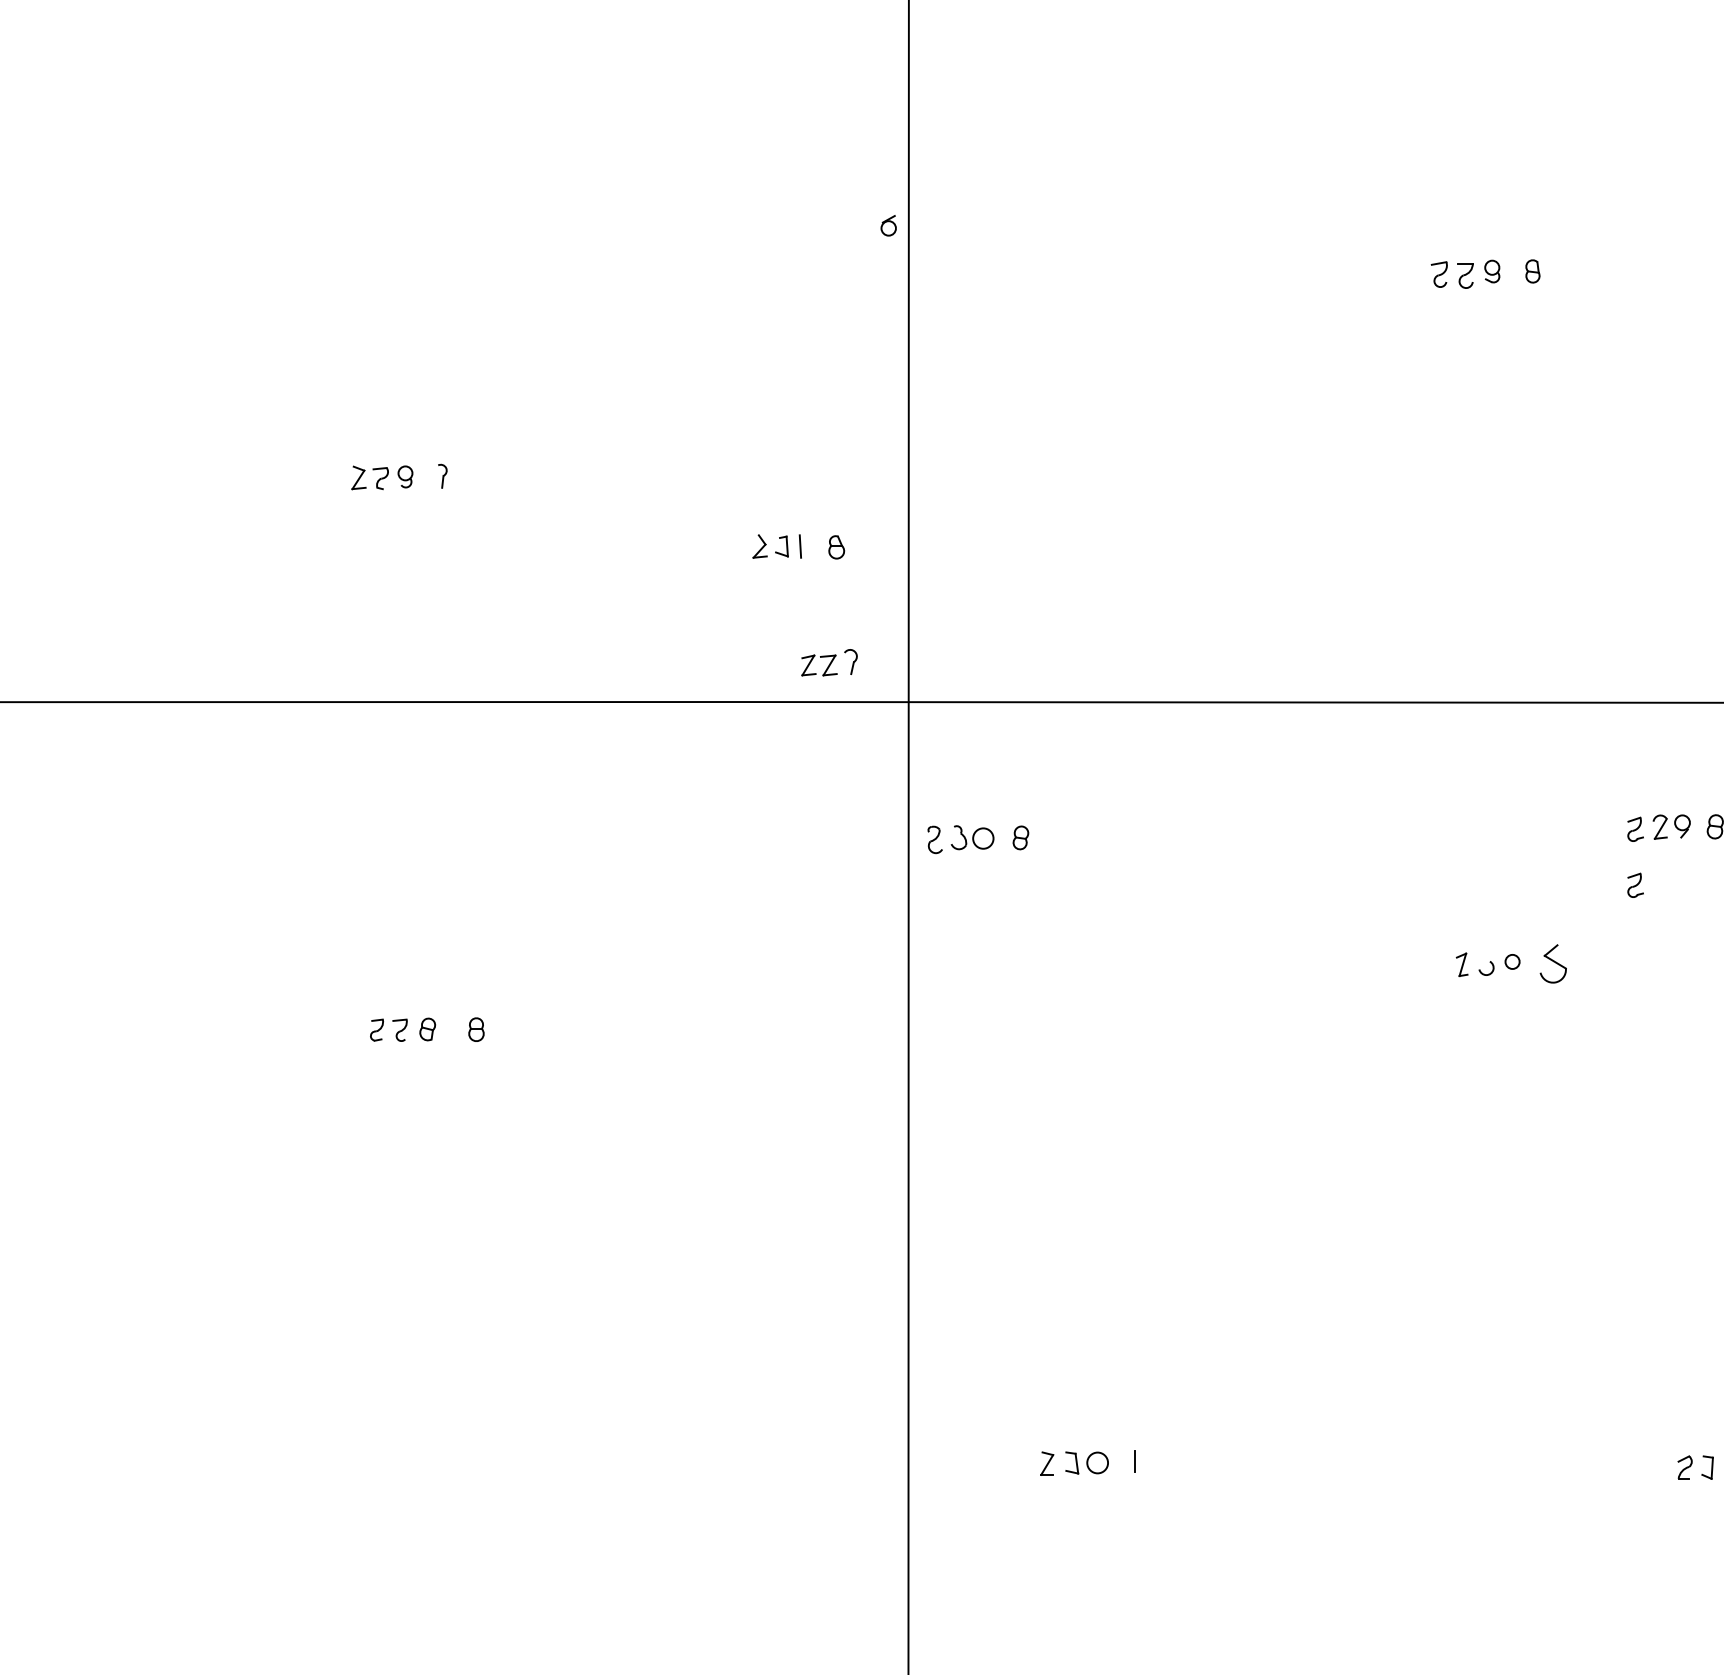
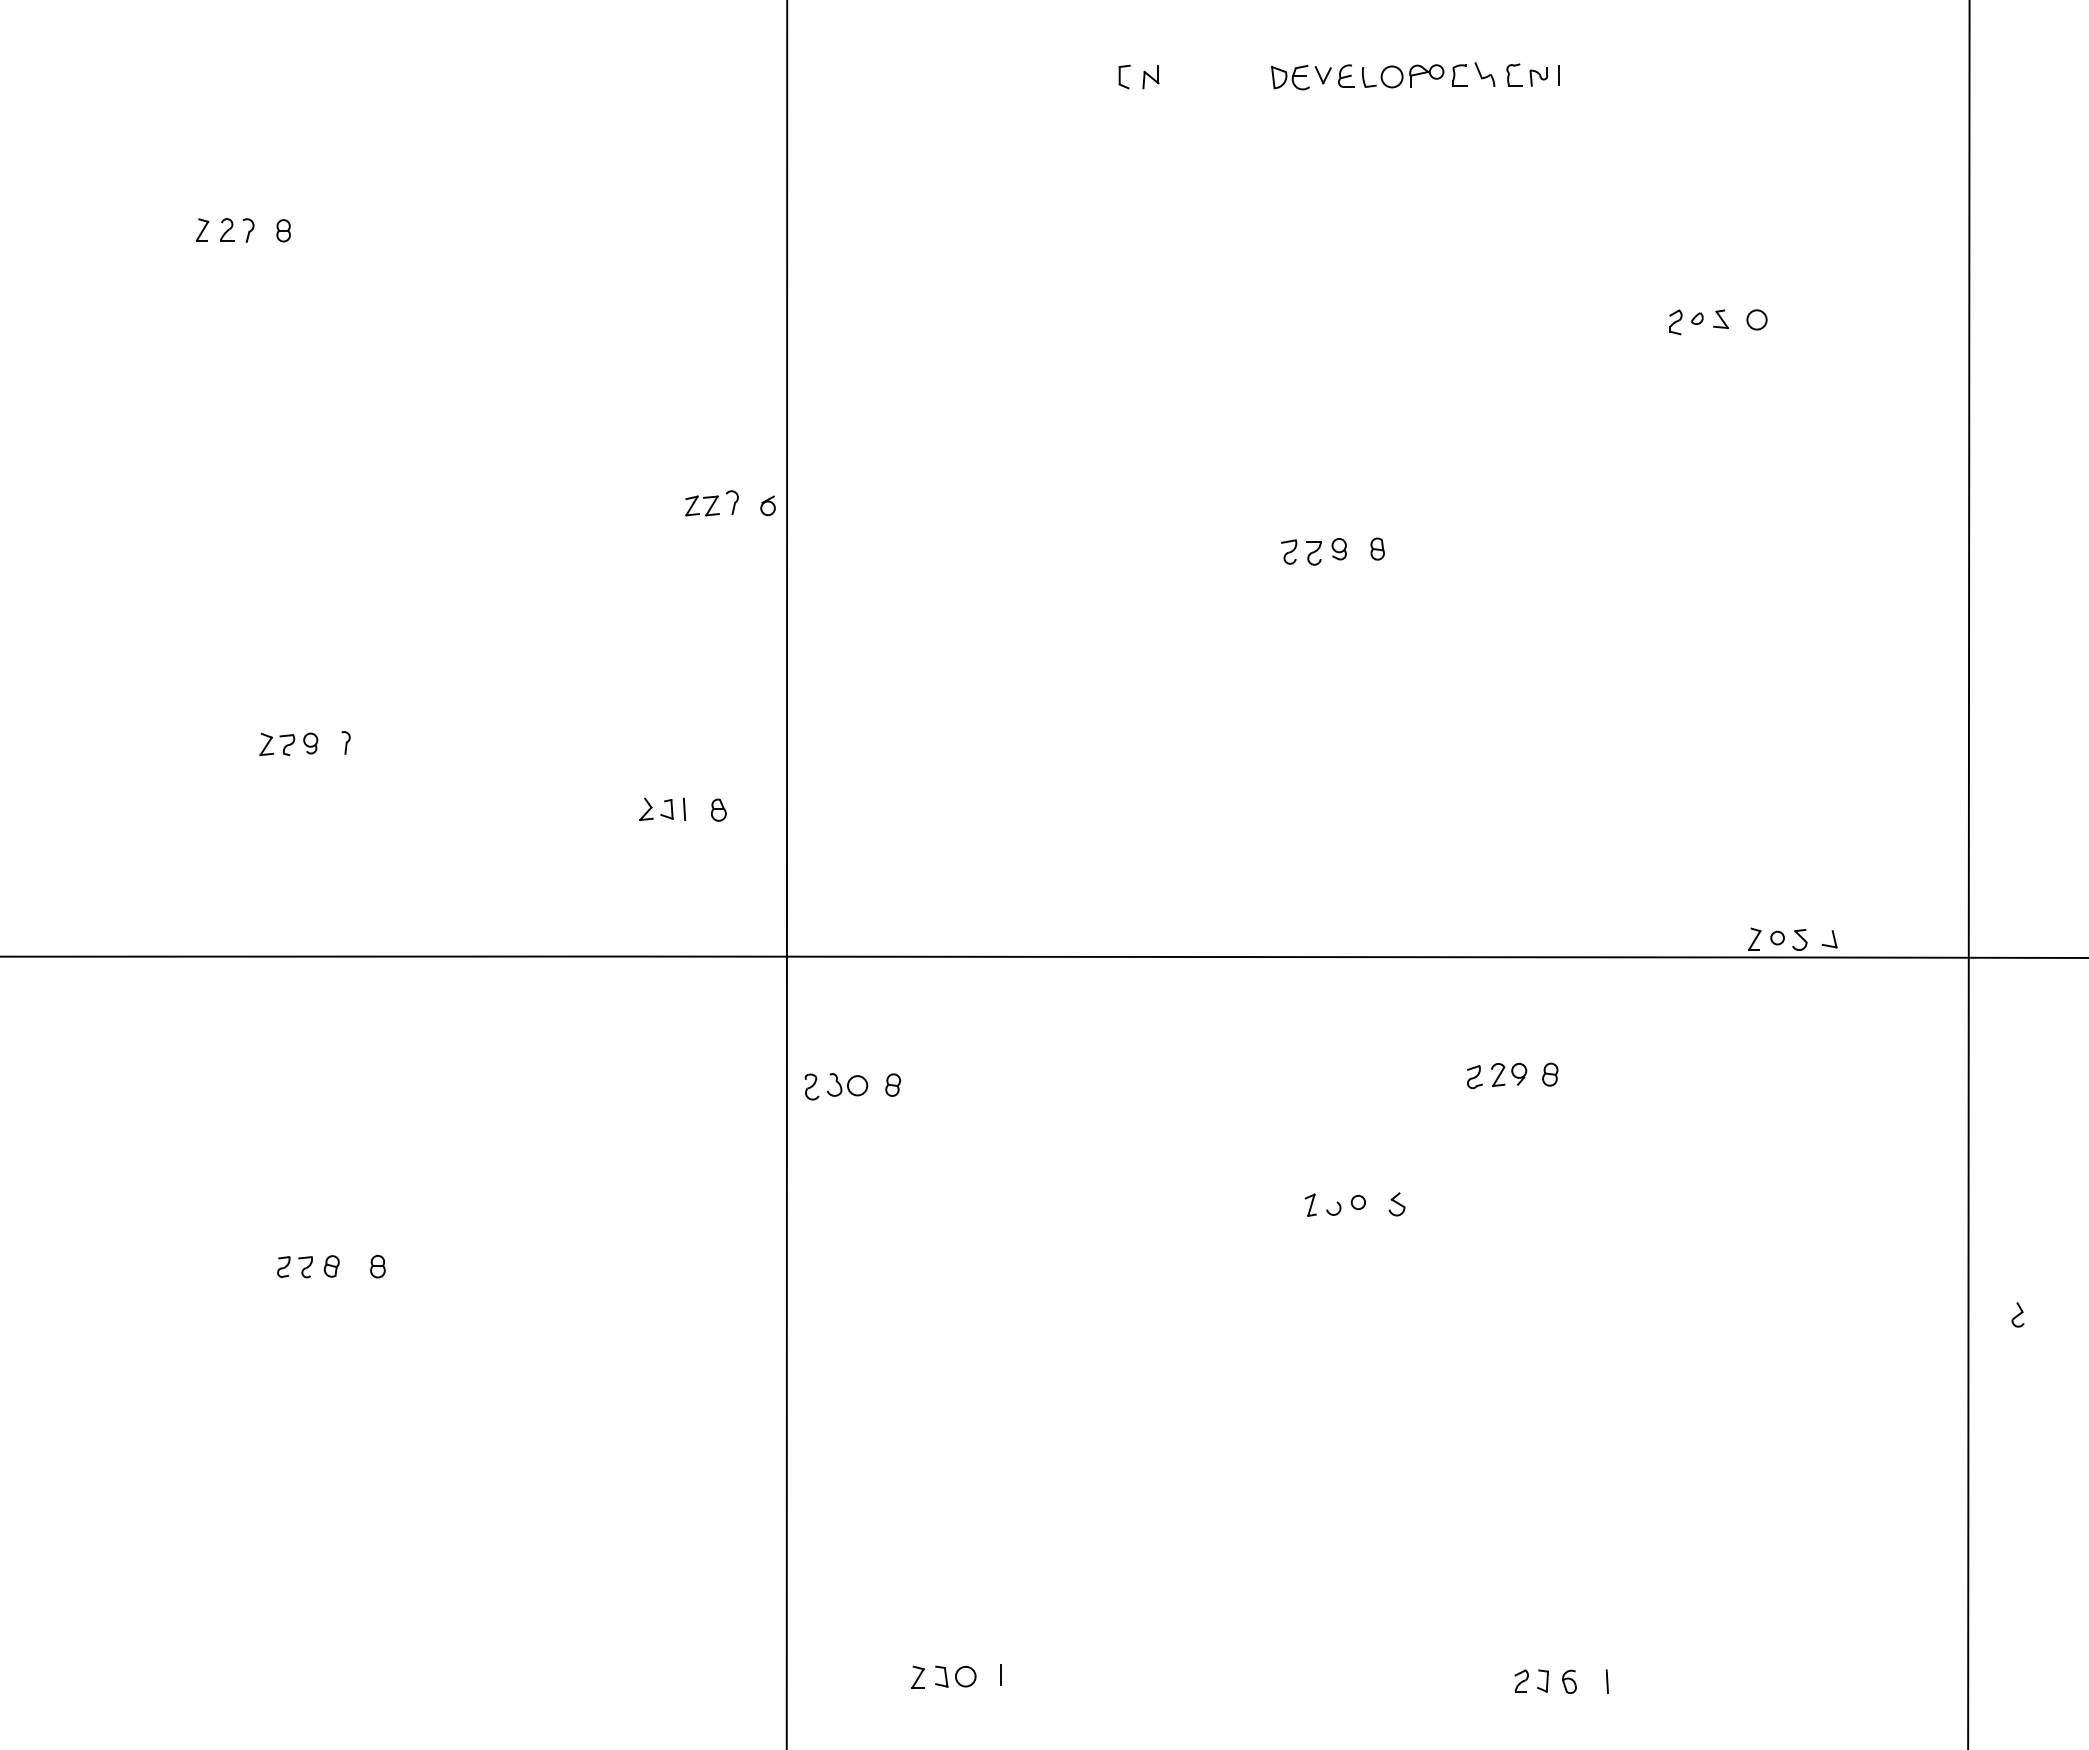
part: (828, 662) -> (711, 503), moved
part: (1635, 885) -> (1474, 1130), removed
part: (1552, 964) -> (1396, 1204), size x0.62

